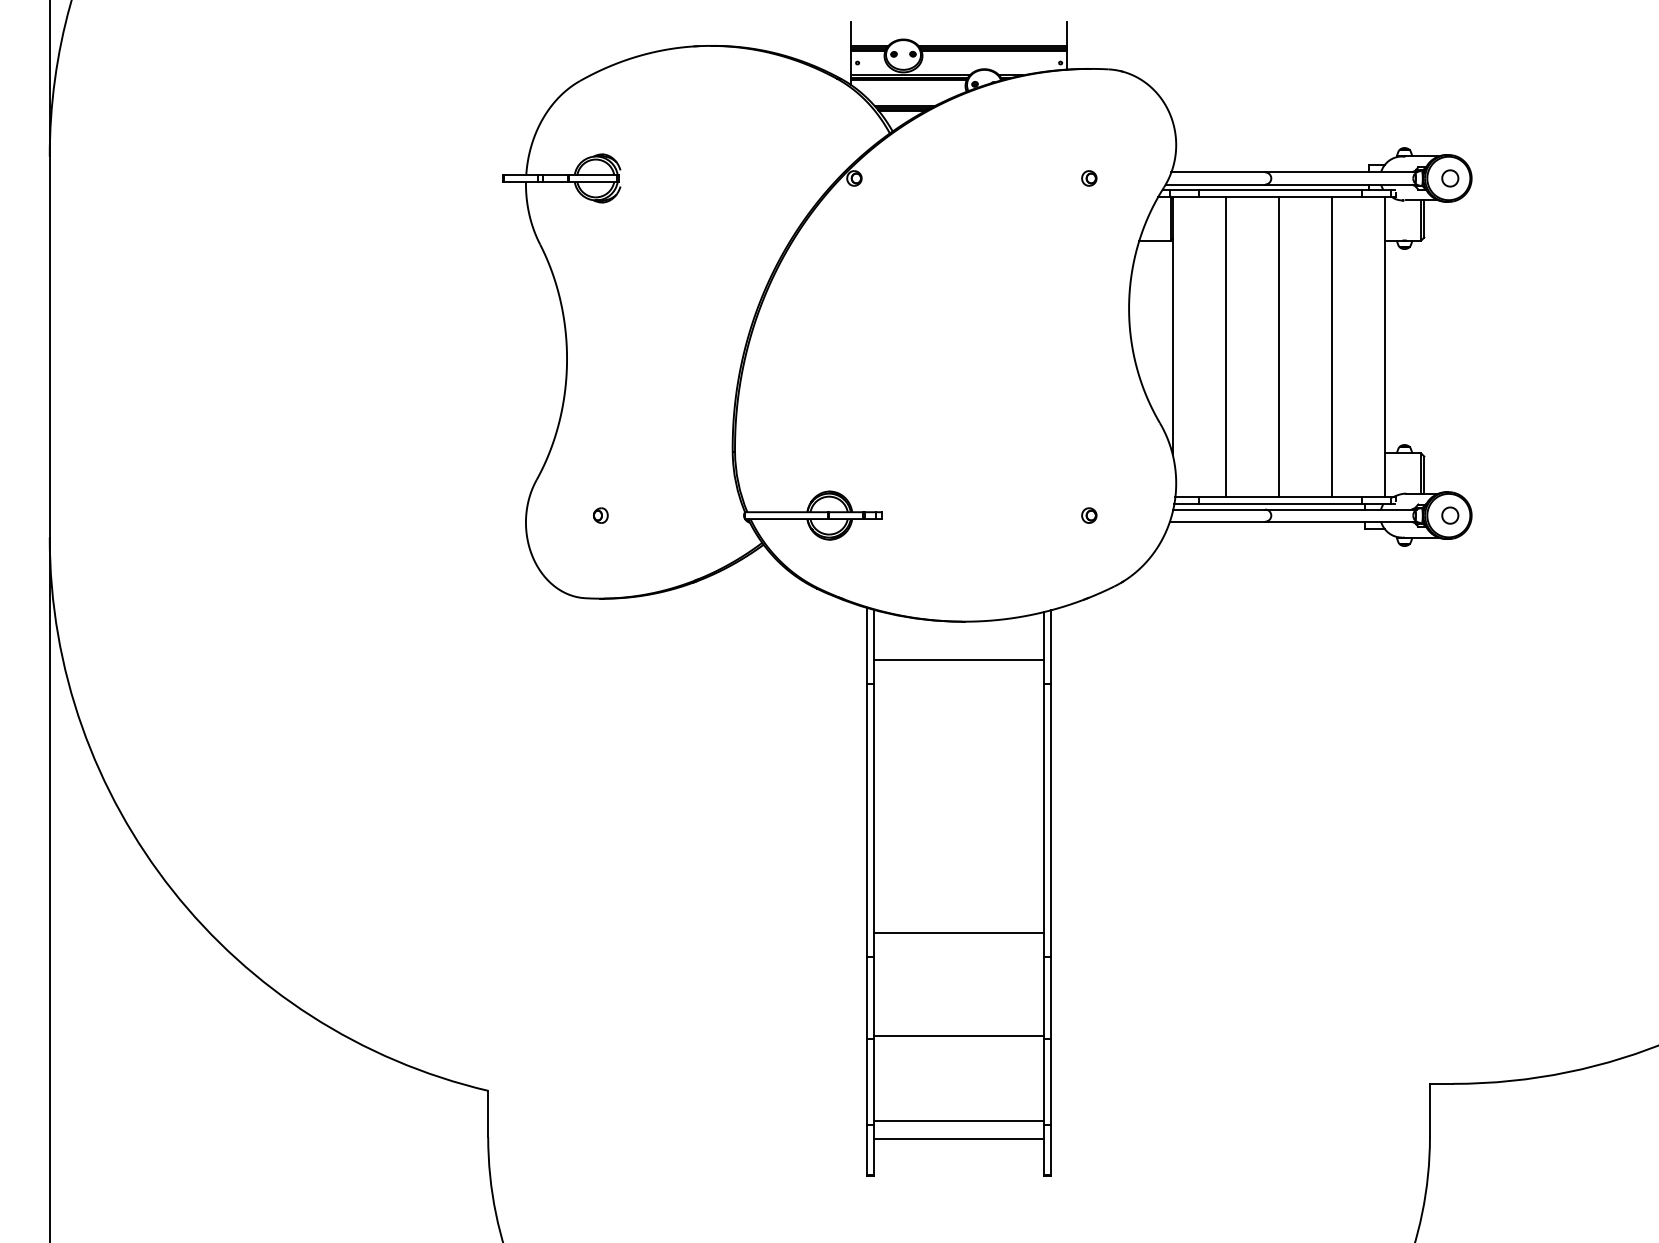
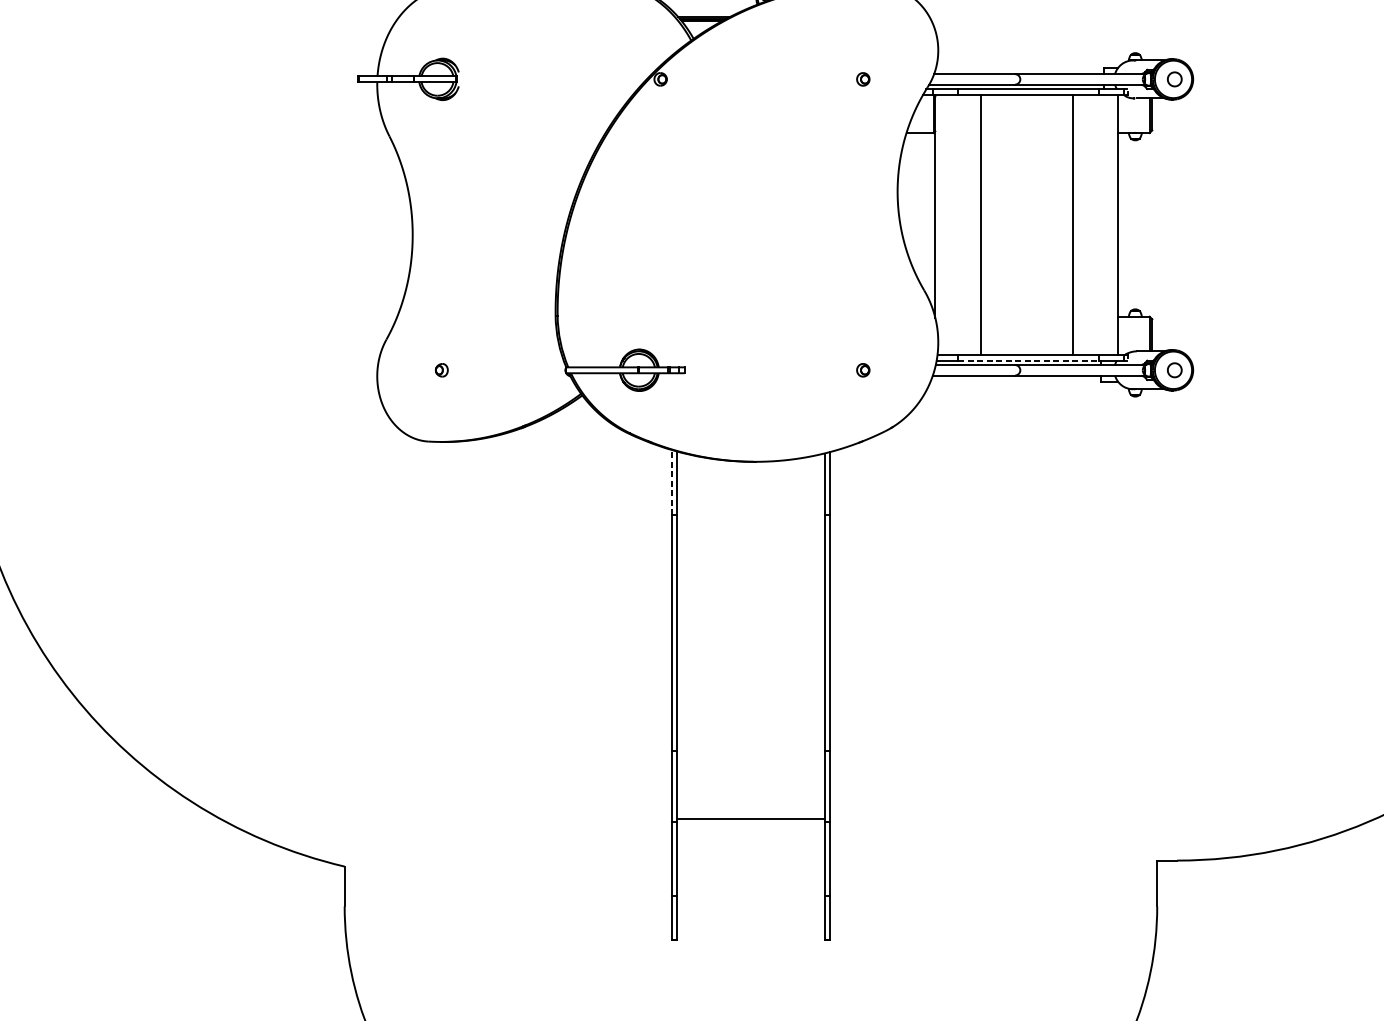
line: (1278, 346) -> (1026, 224), removed
line: (1281, 504) -> (1029, 360), solid -> dashed
line: (867, 645) -> (671, 482), solid -> dashed
line: (958, 659) -> (750, 494), removed
line: (958, 932) -> (750, 729), removed
line: (958, 1121) -> (750, 893), removed
line: (958, 1139) -> (750, 908), removed

